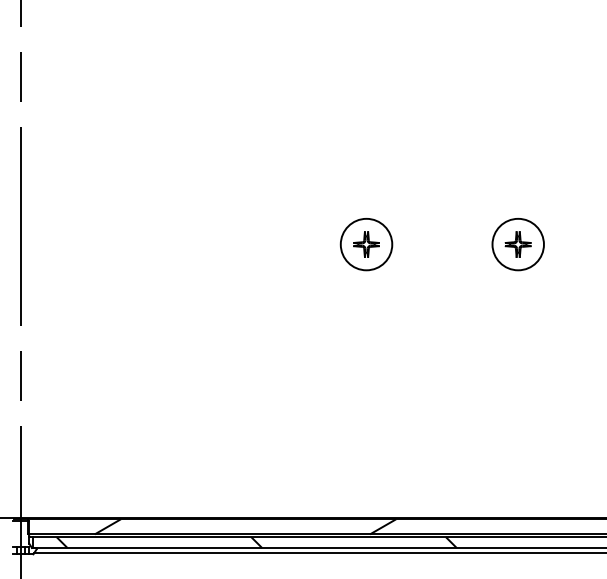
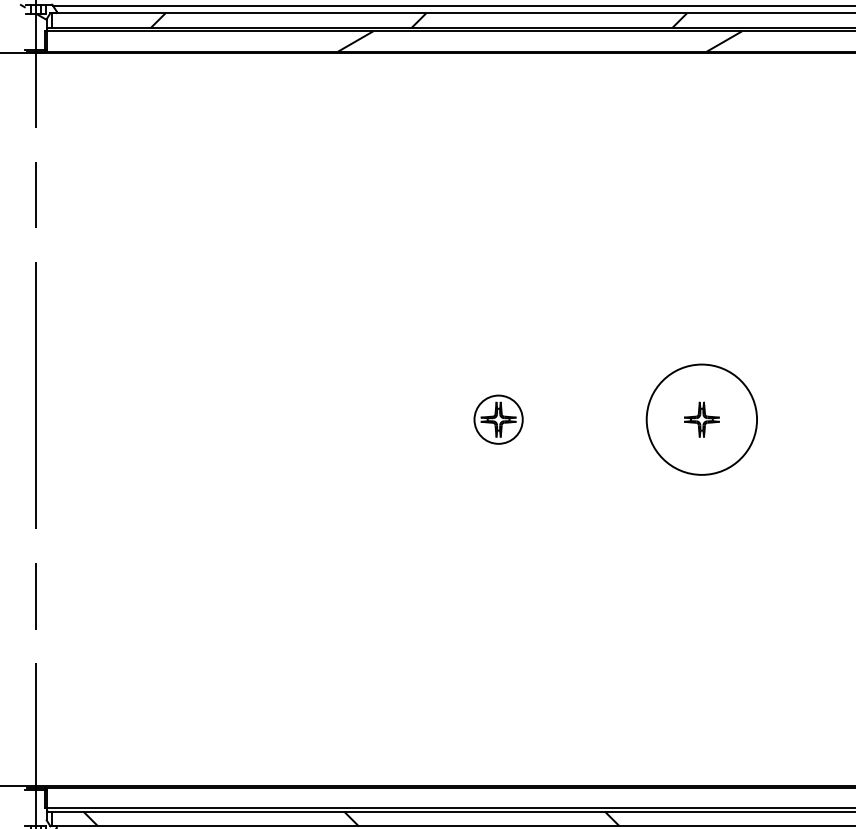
circle: (366, 244) -> (498, 419), size x0.7
circle: (517, 244) -> (701, 419), size x1.6
hatch: (245, 526) -> (336, 797), removed

